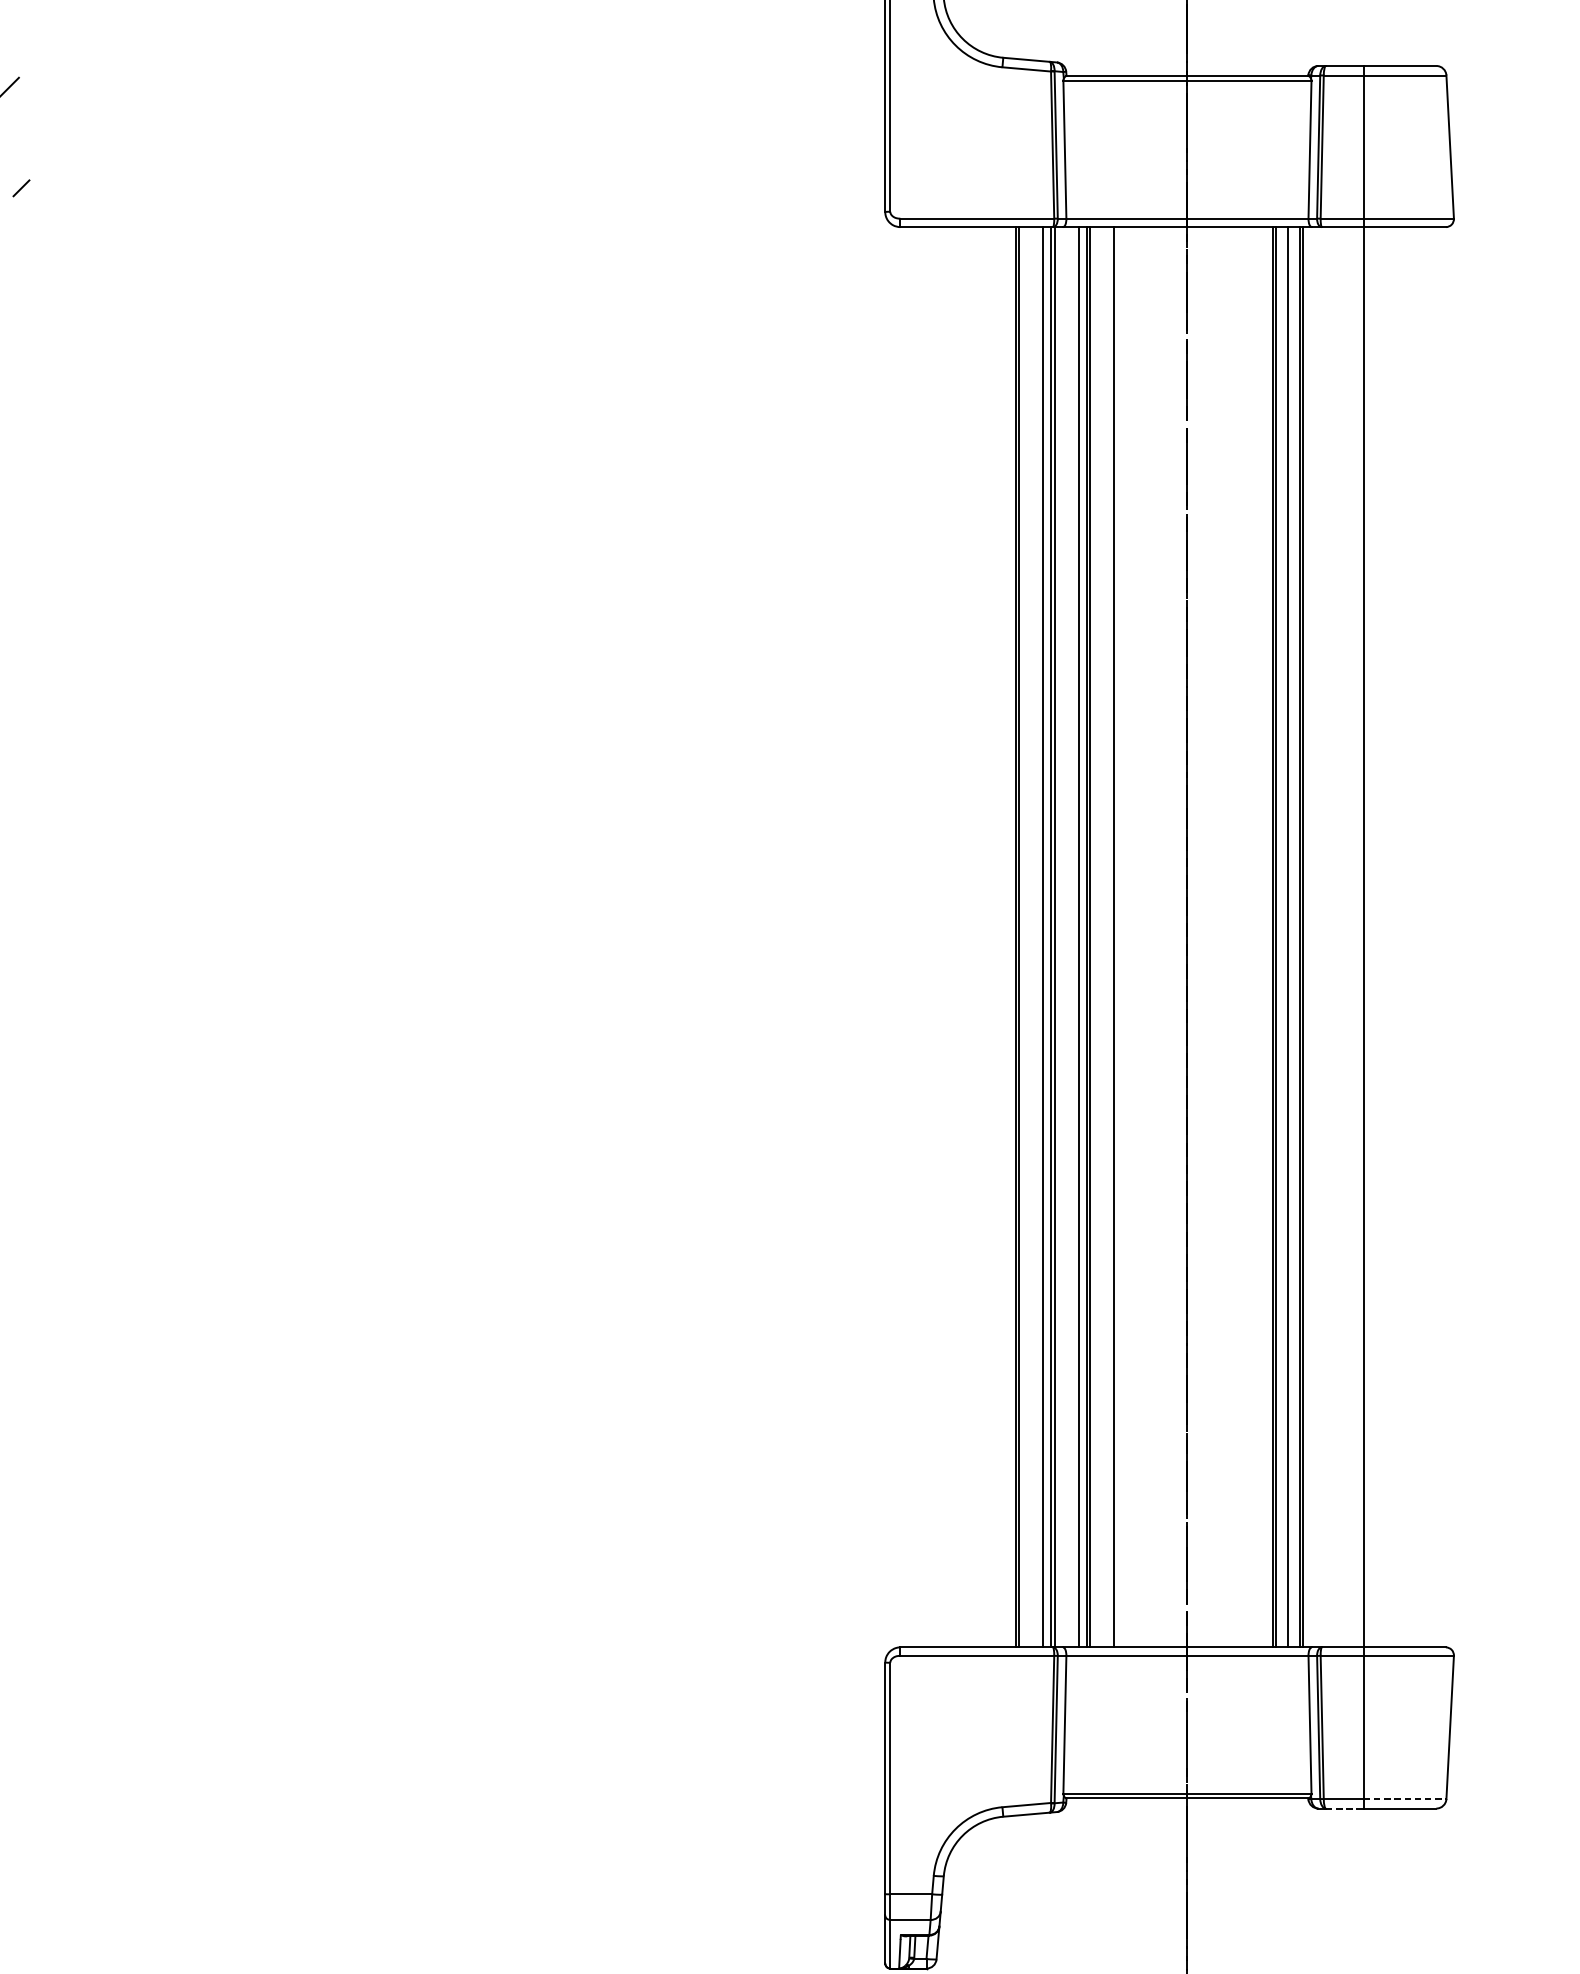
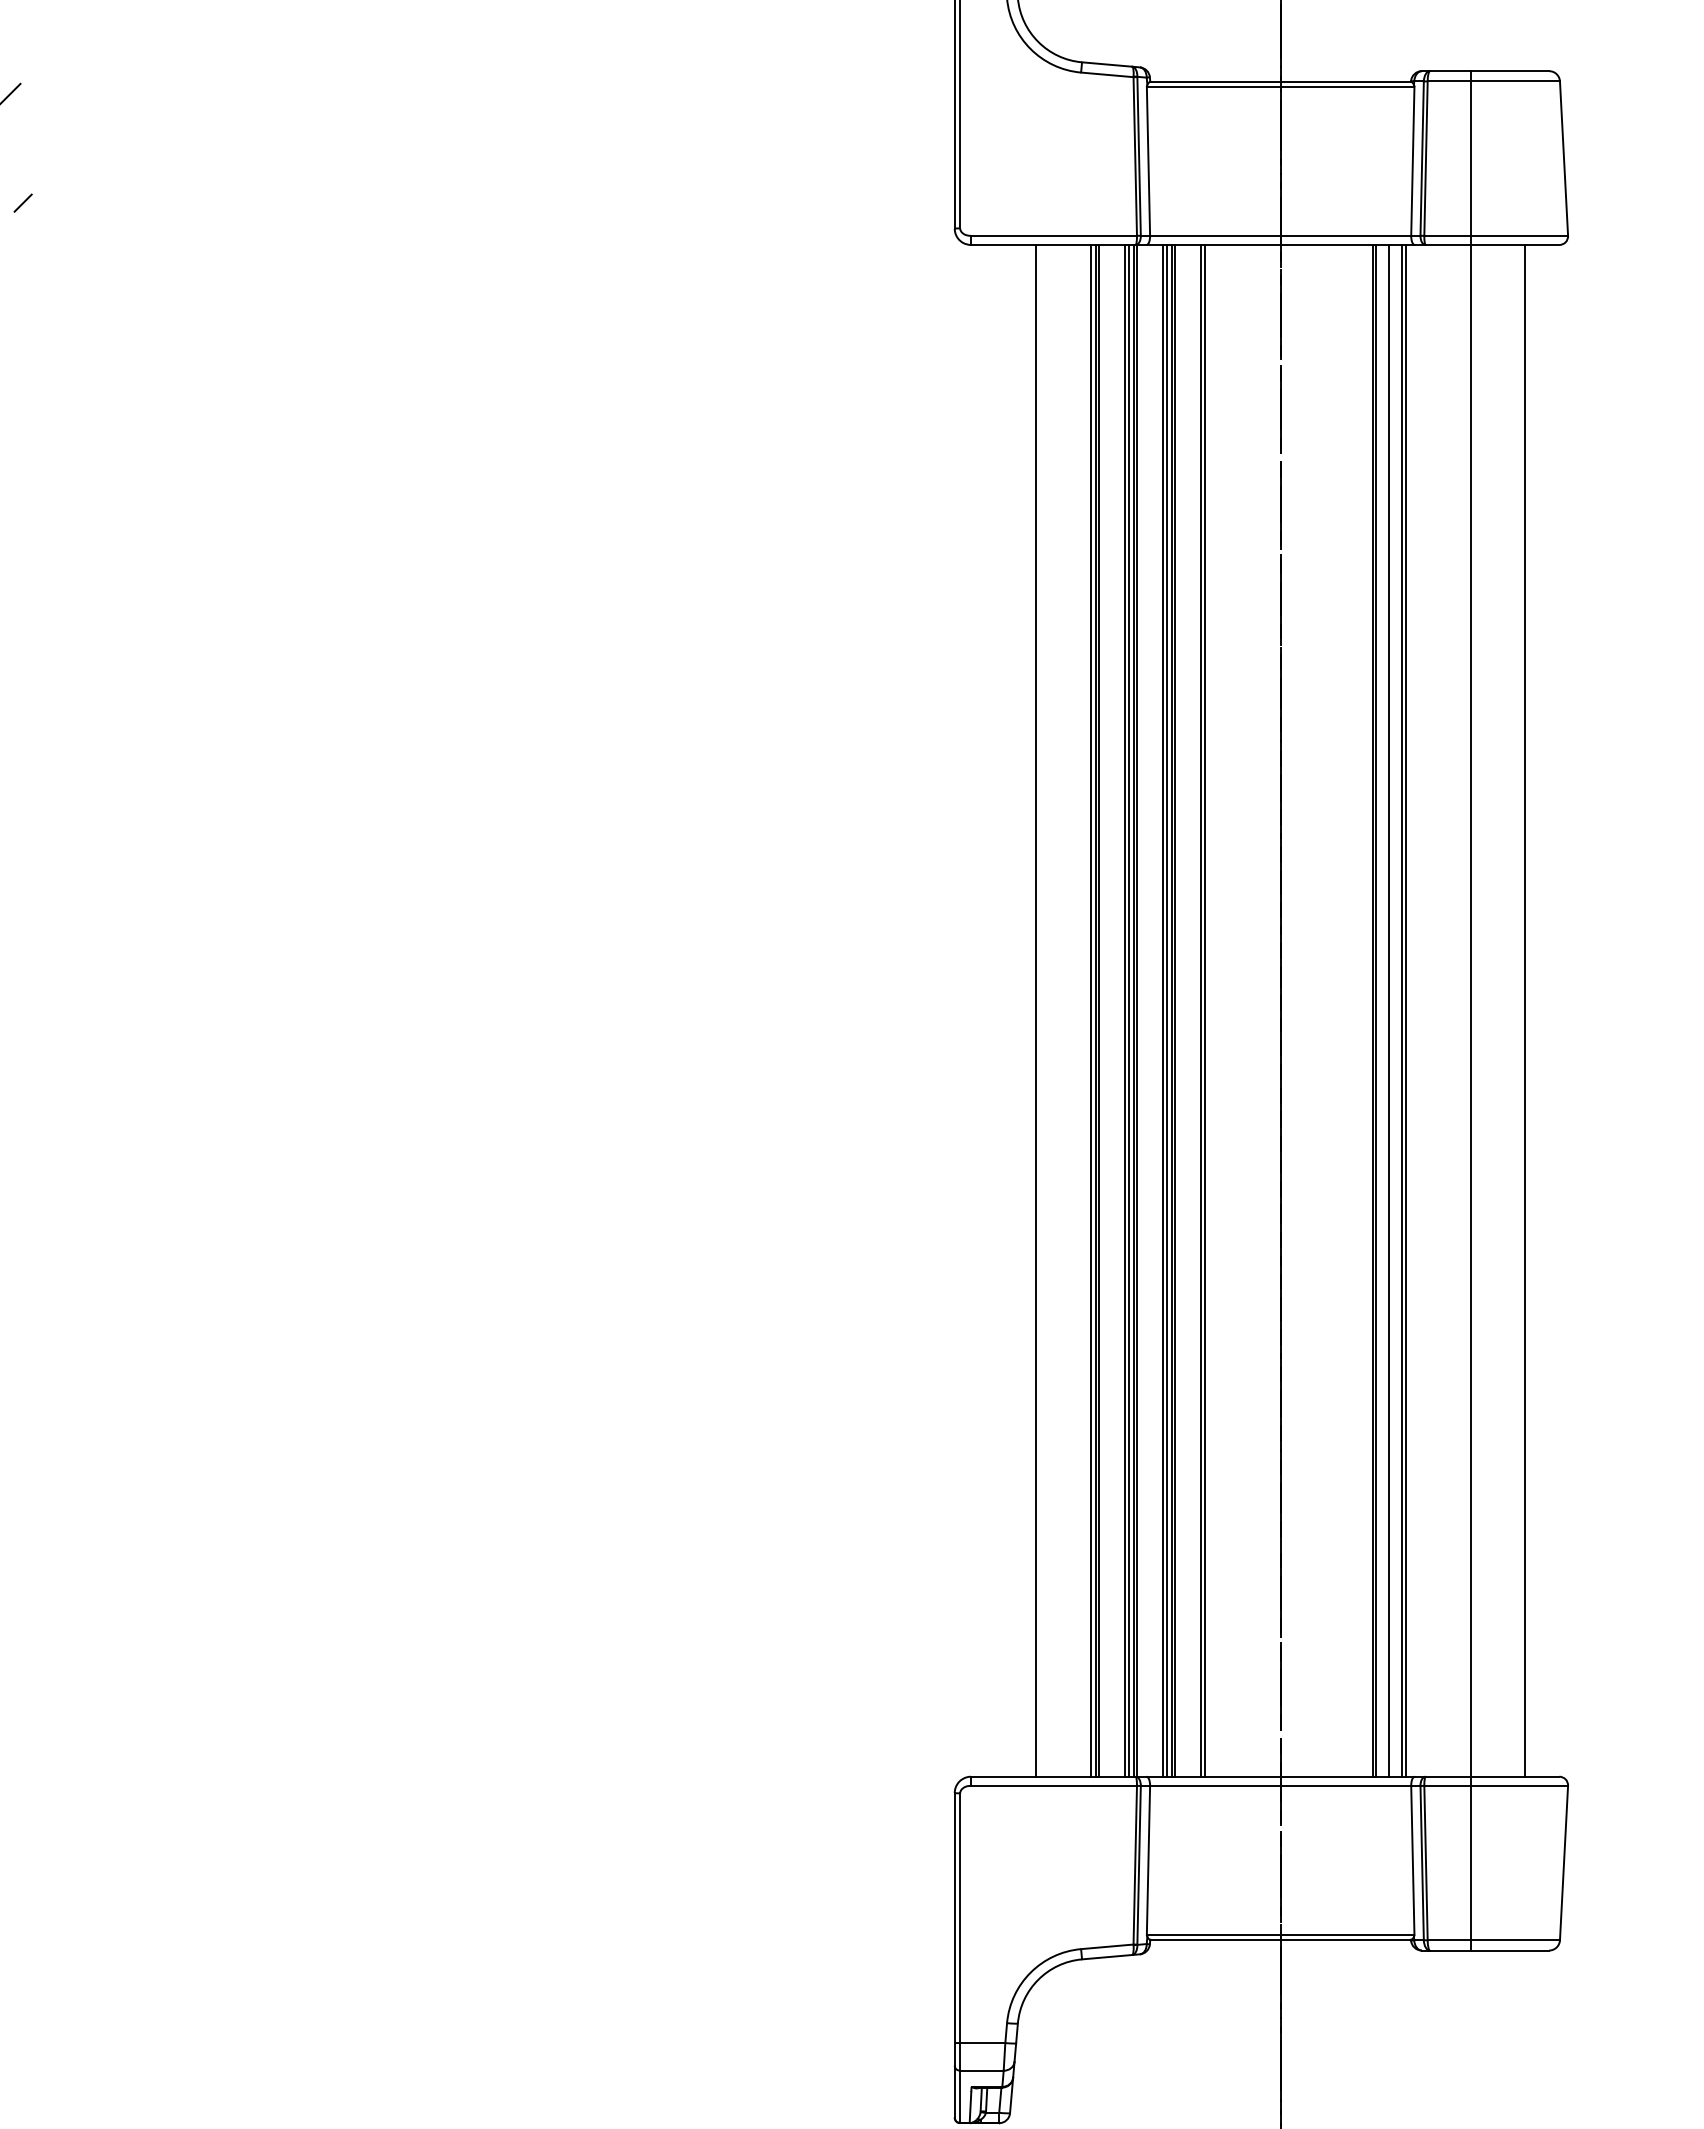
line: (961, 936) -> (1036, 1010), added
line: (1011, 936) -> (1090, 1010), added
line: (1046, 936) -> (1128, 1010), added
line: (1081, 936) -> (1166, 1010), added
line: (1116, 936) -> (1204, 1010), added
line: (1414, 936) -> (1525, 1010), added
line: (1405, 1799) -> (1515, 1940), dashed -> solid
line: (1344, 1808) -> (1450, 1950), dashed -> solid

